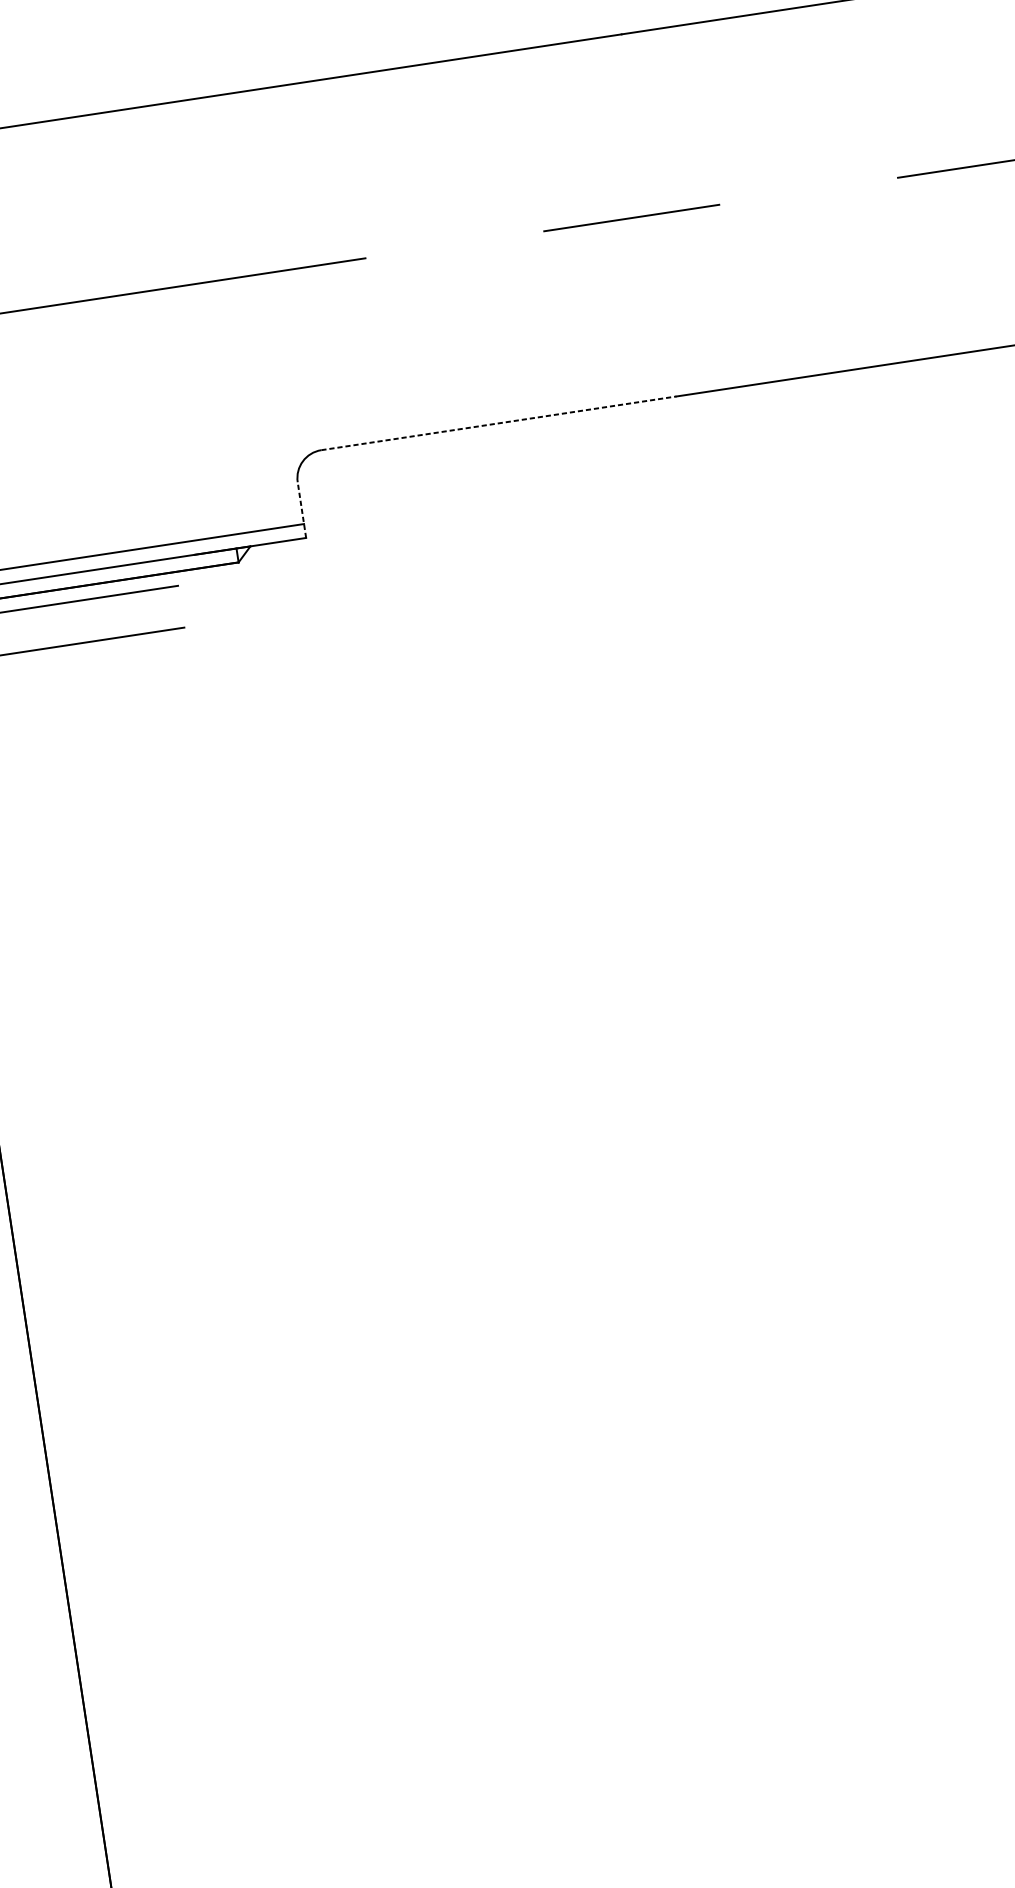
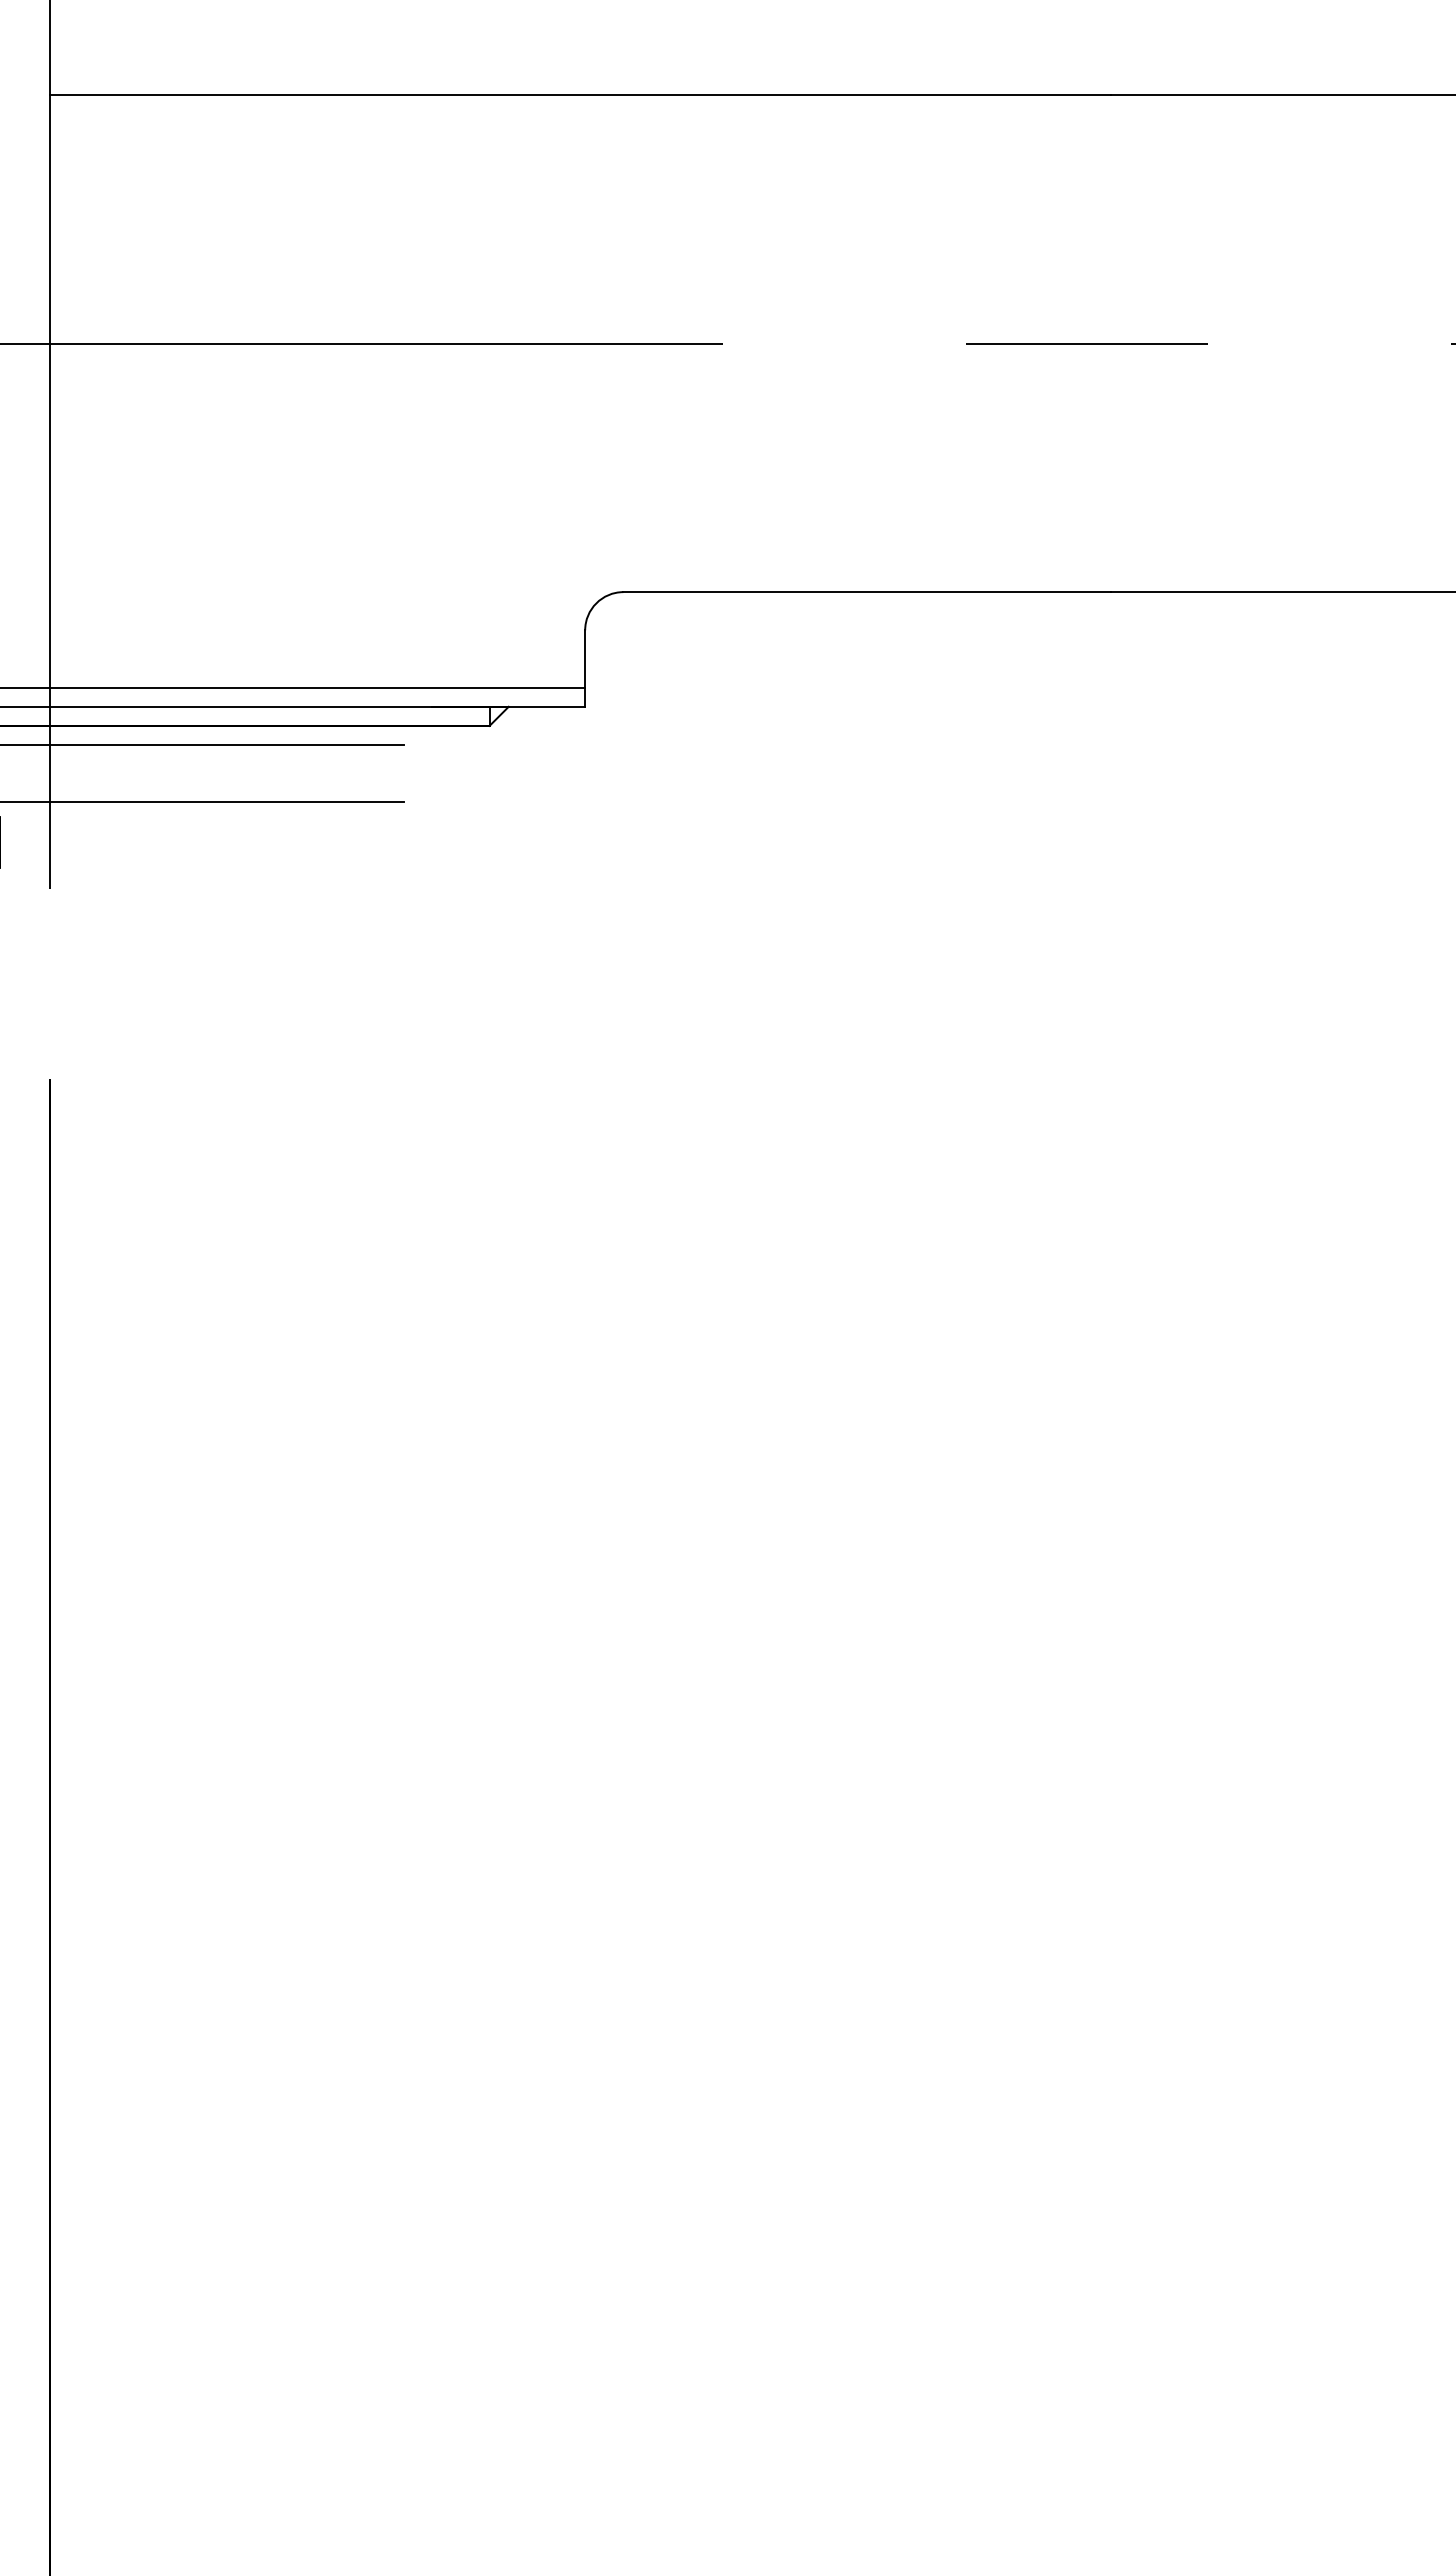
line: (499, 423) -> (867, 592), dashed -> solid
line: (302, 510) -> (585, 668), dashed -> solid

